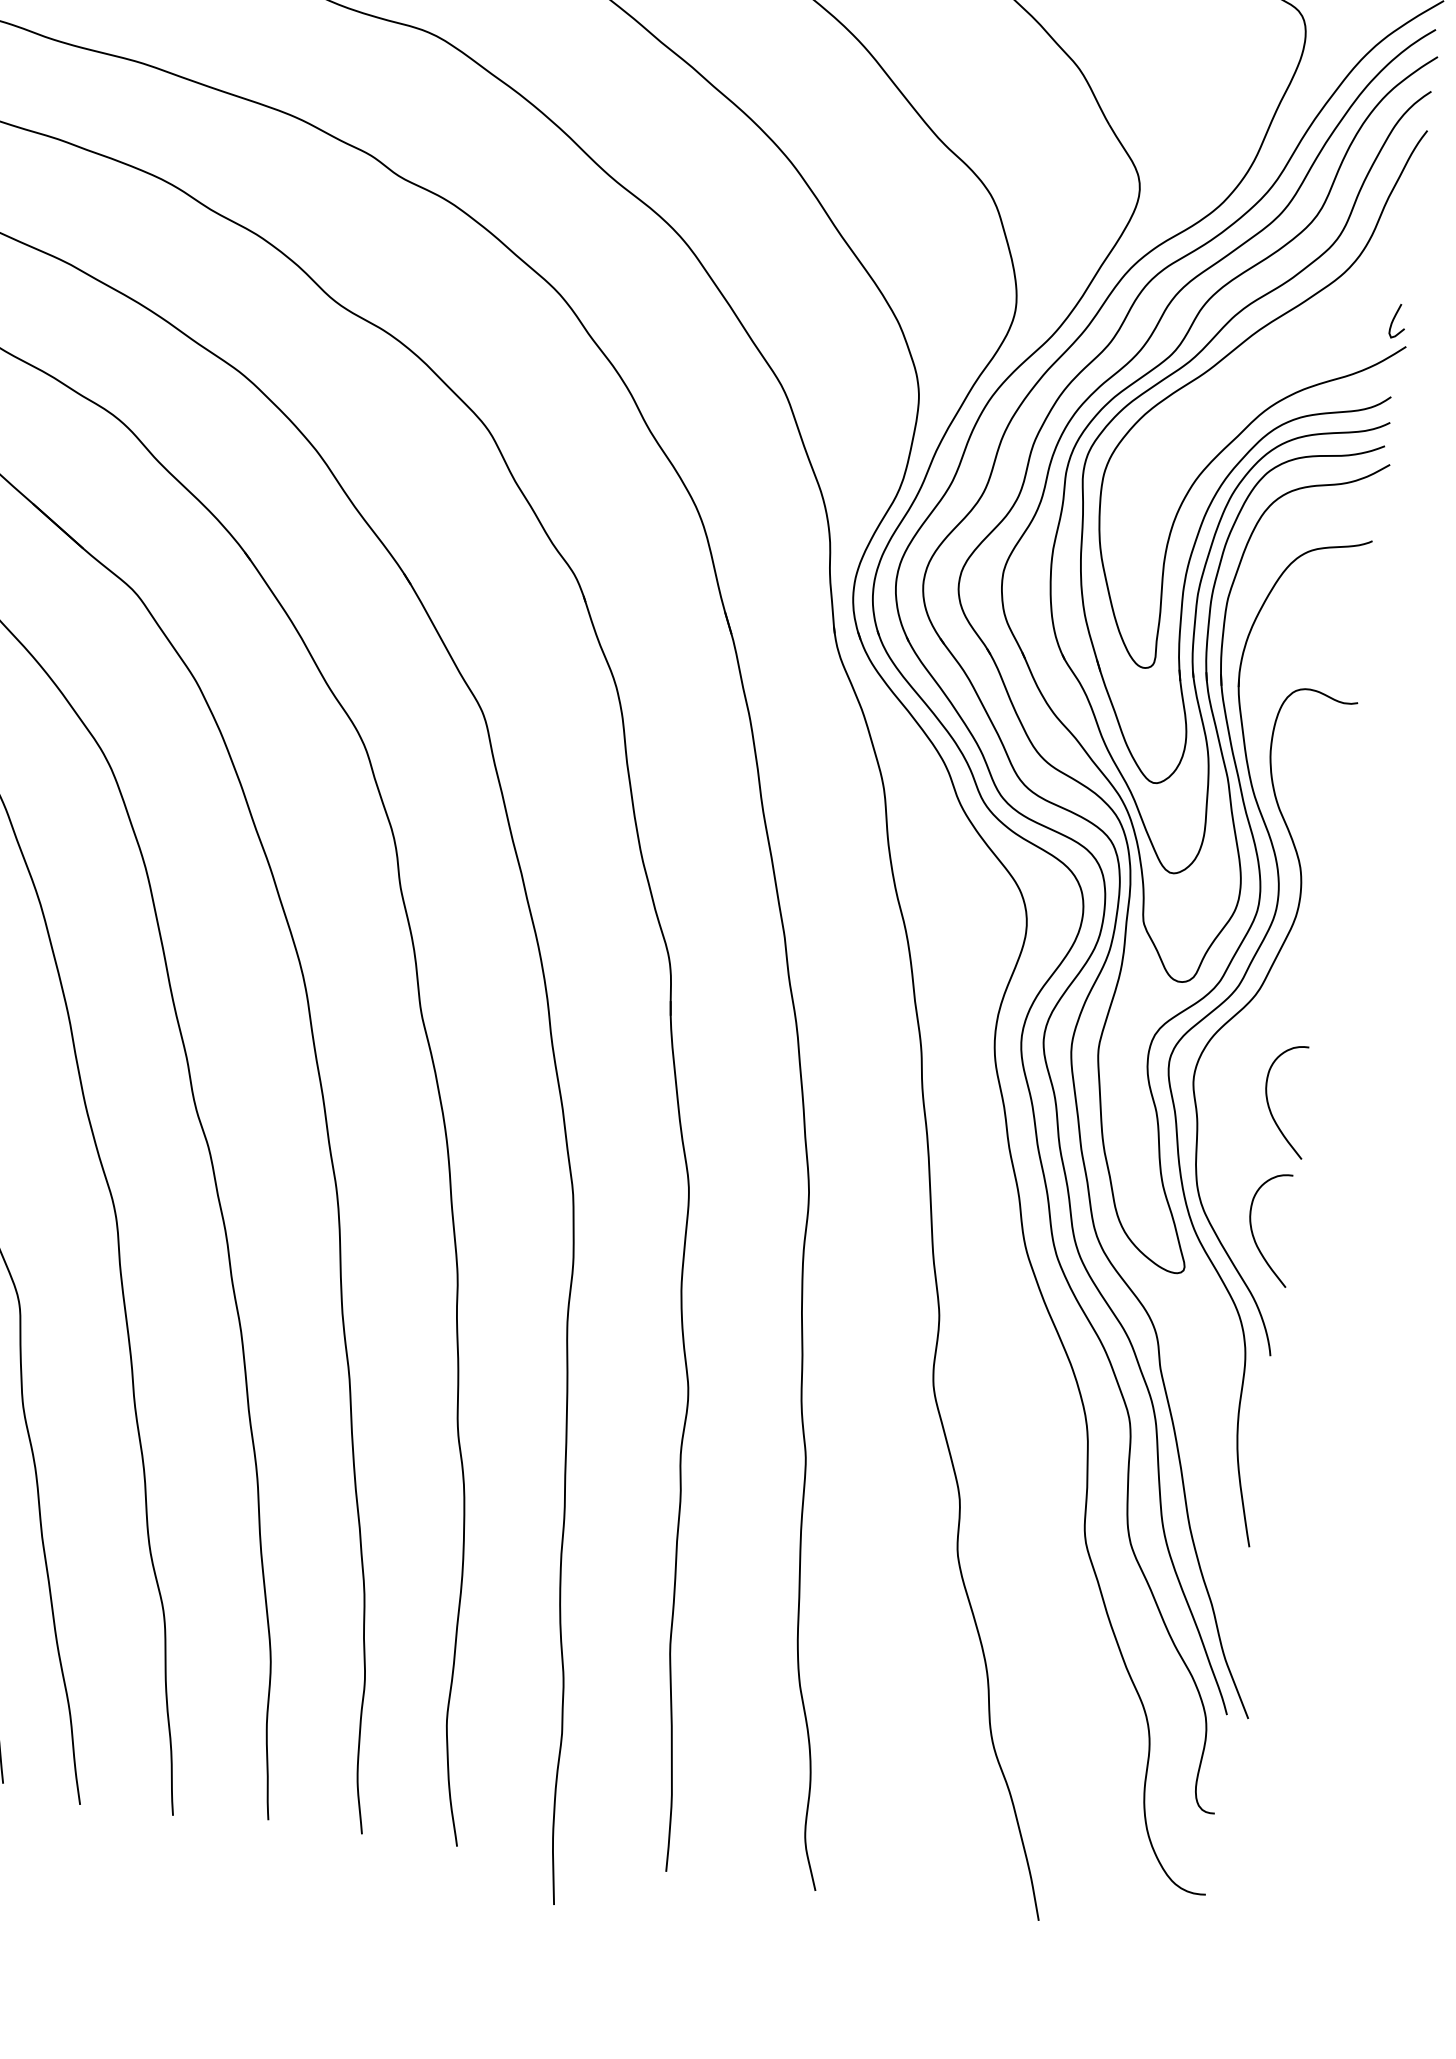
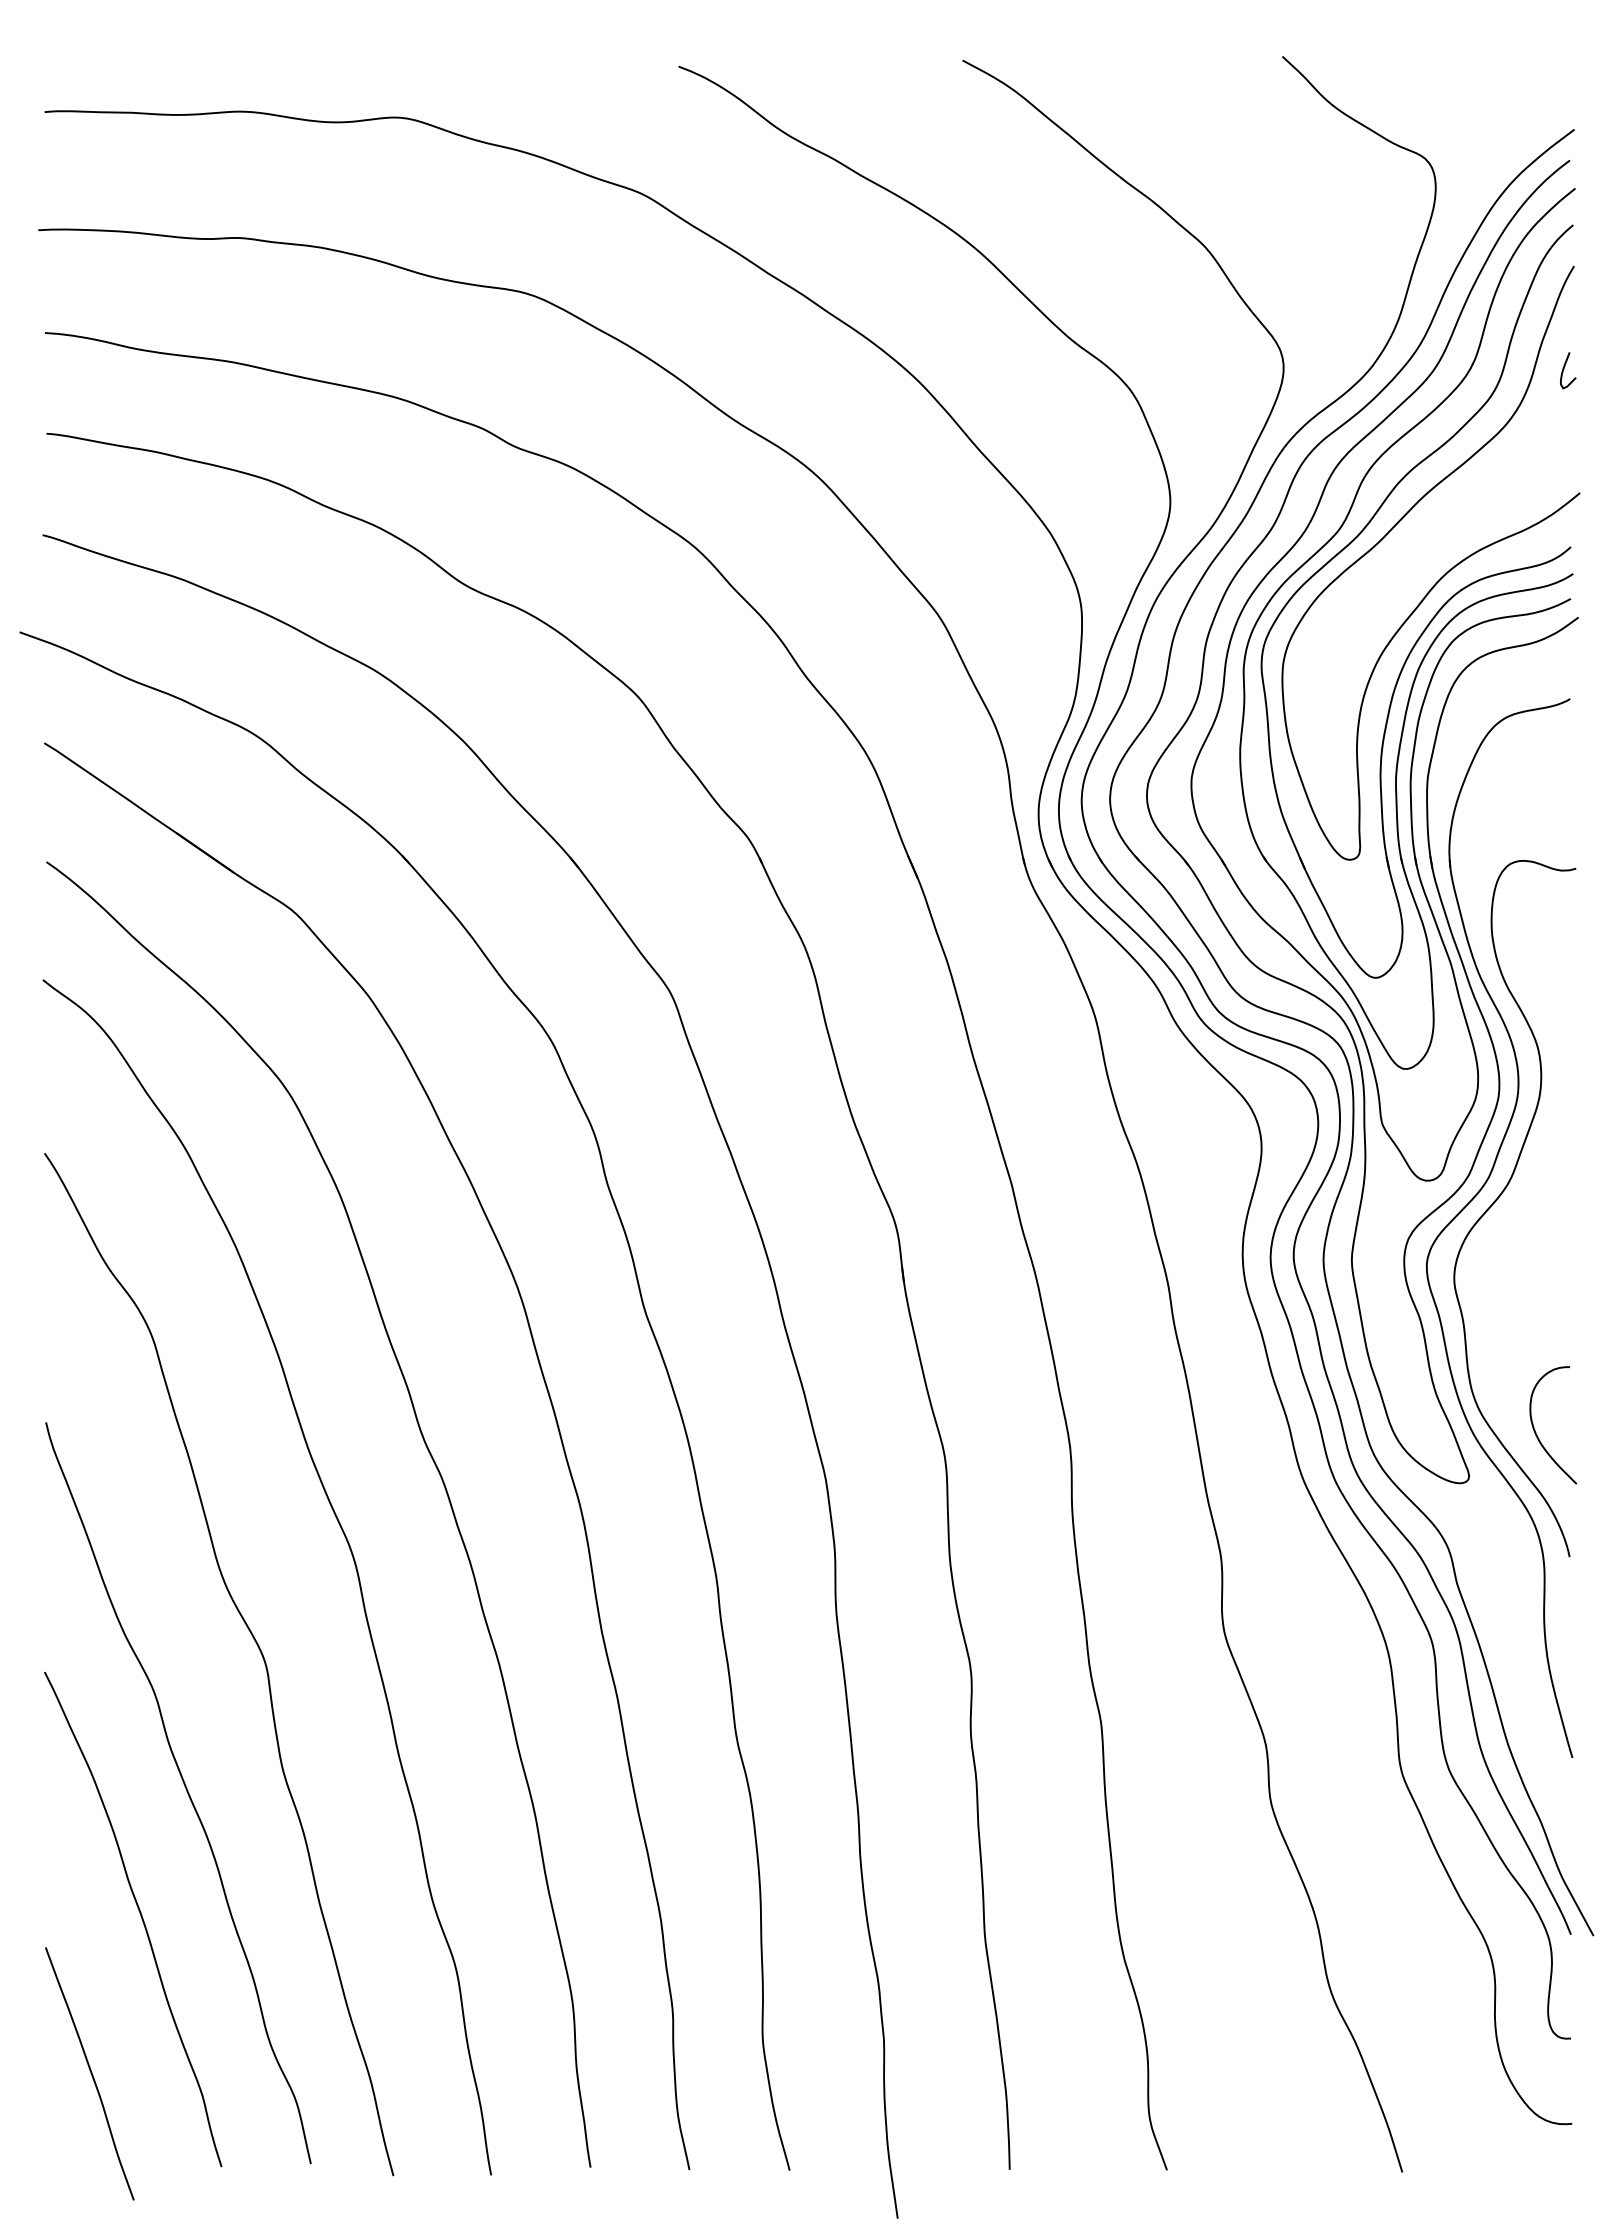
curve: (1394, 319) -> (1564, 369), moved
curve: (1270, 1107) -> (1537, 1299), removed

